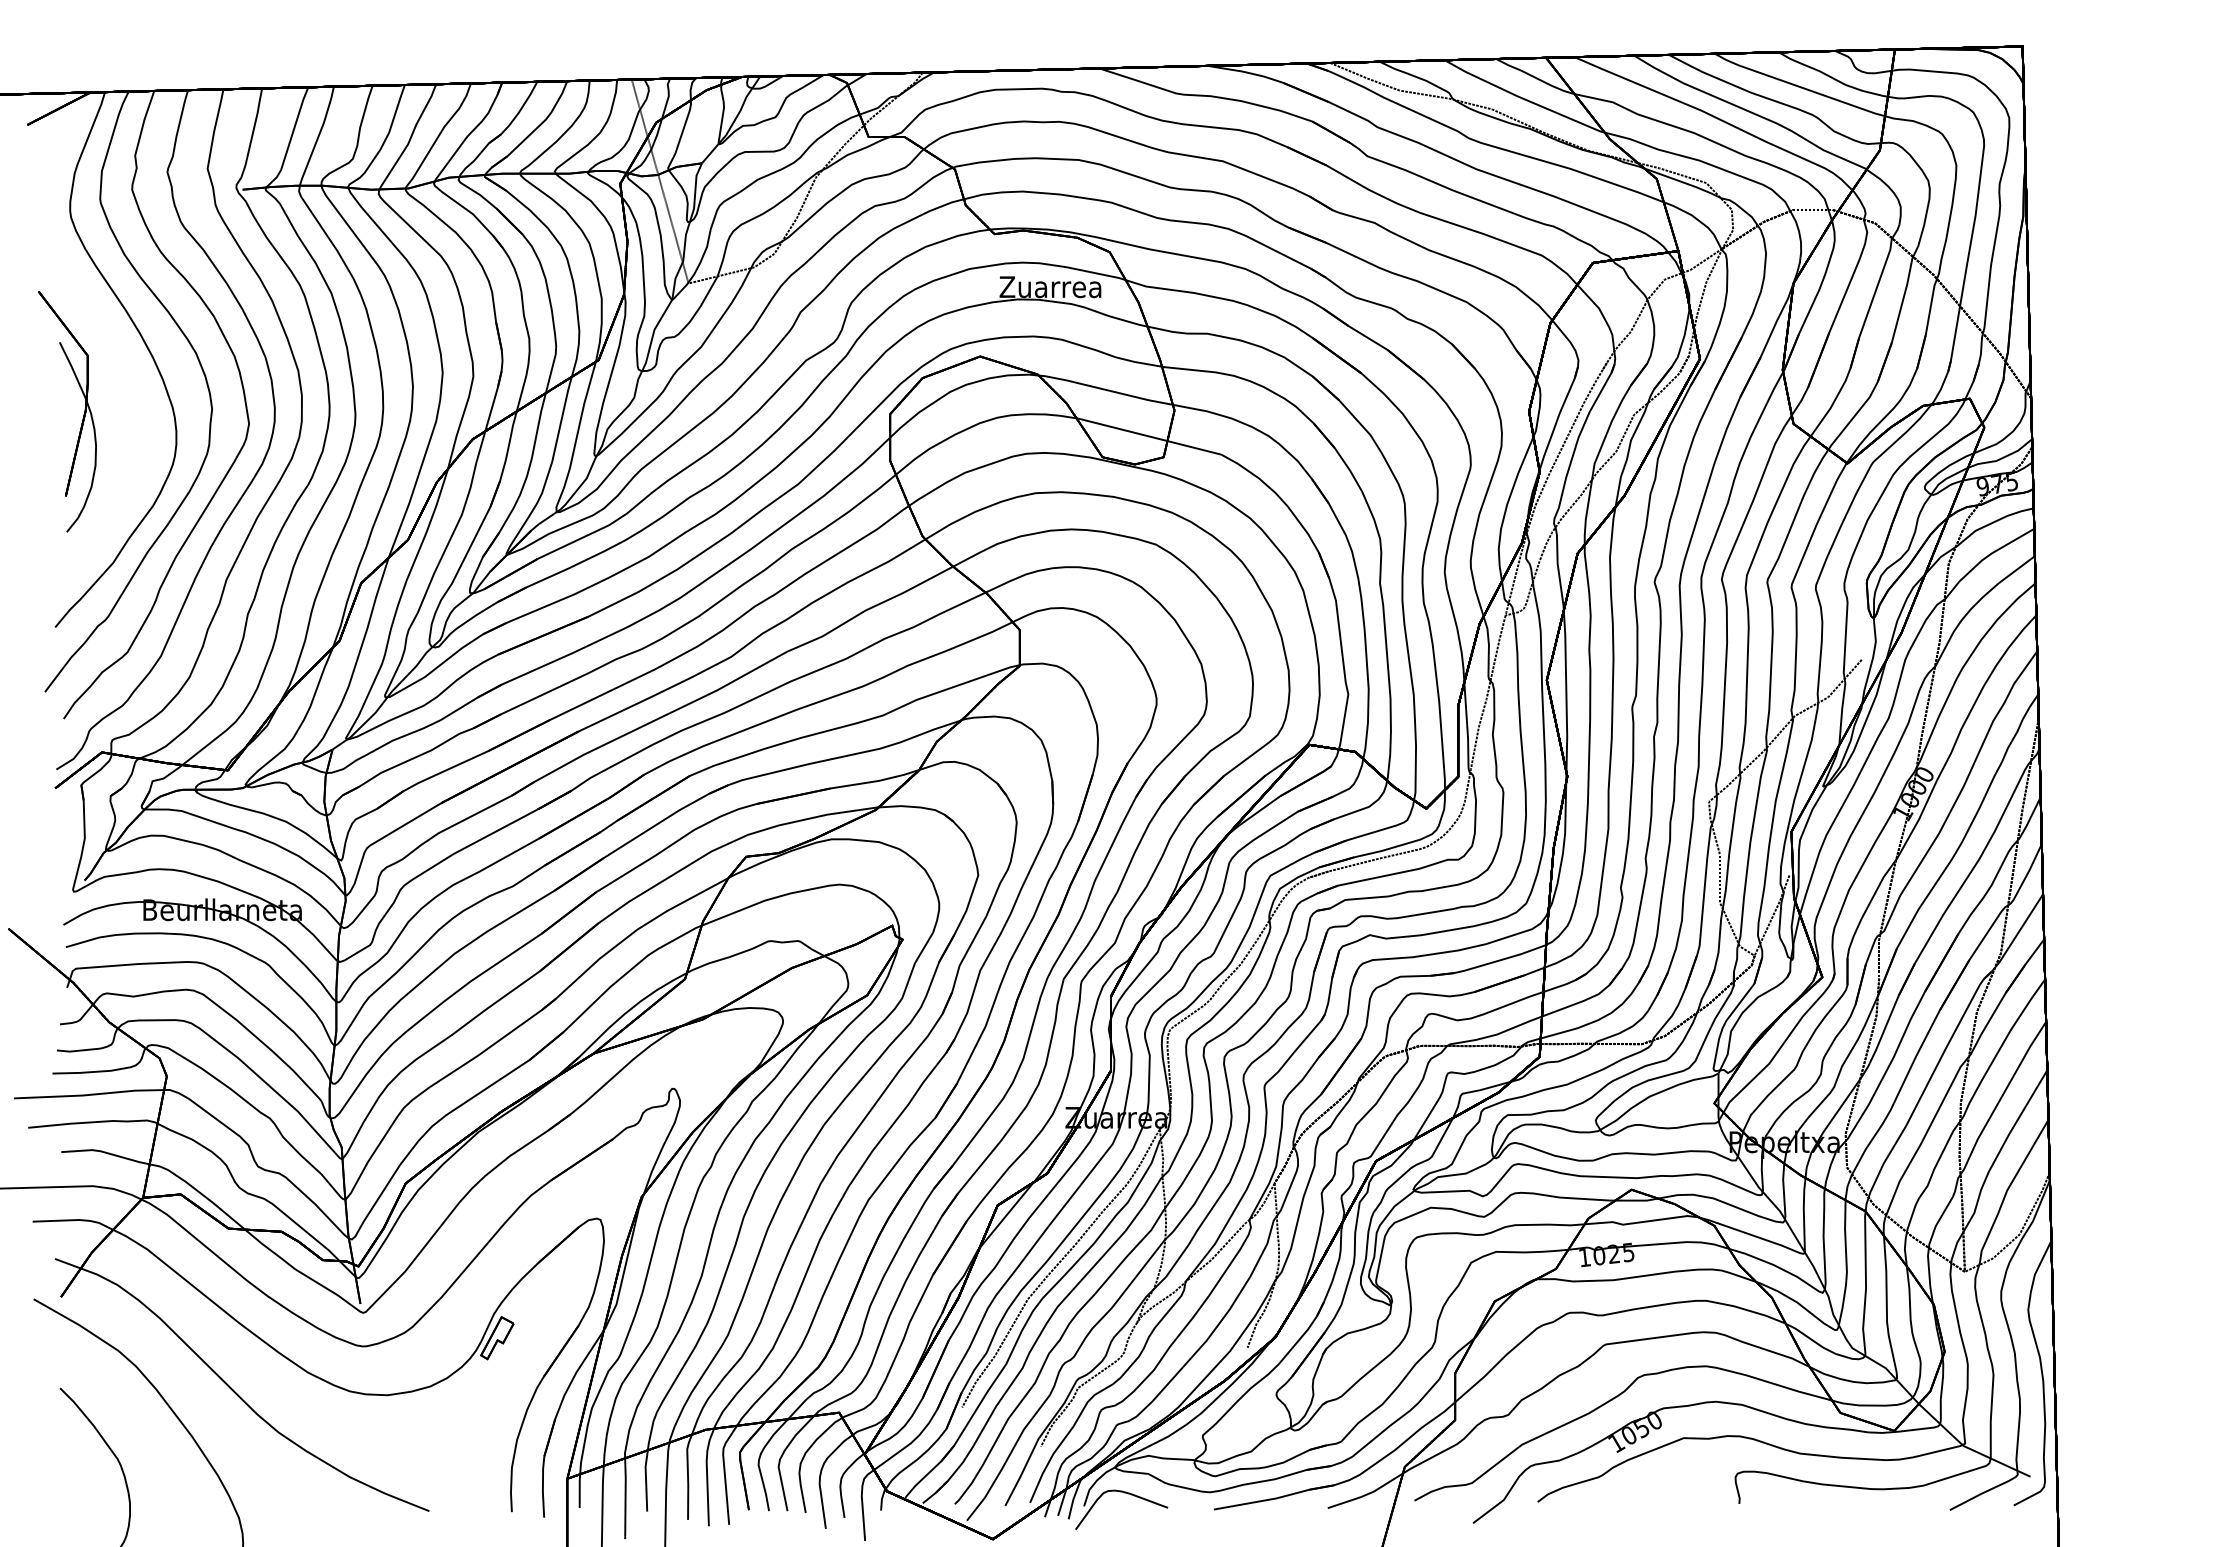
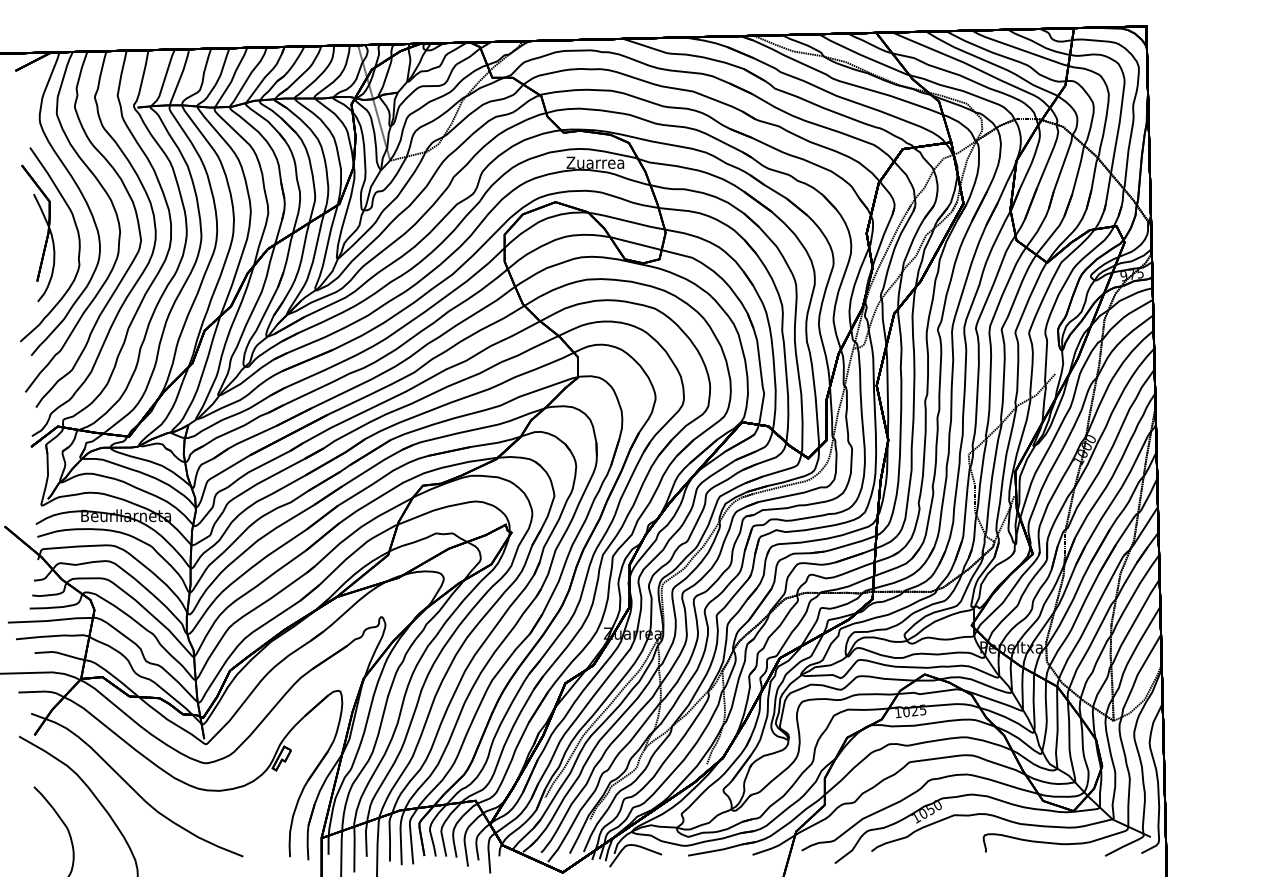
part: (138, 431) -> (78, 244), added

